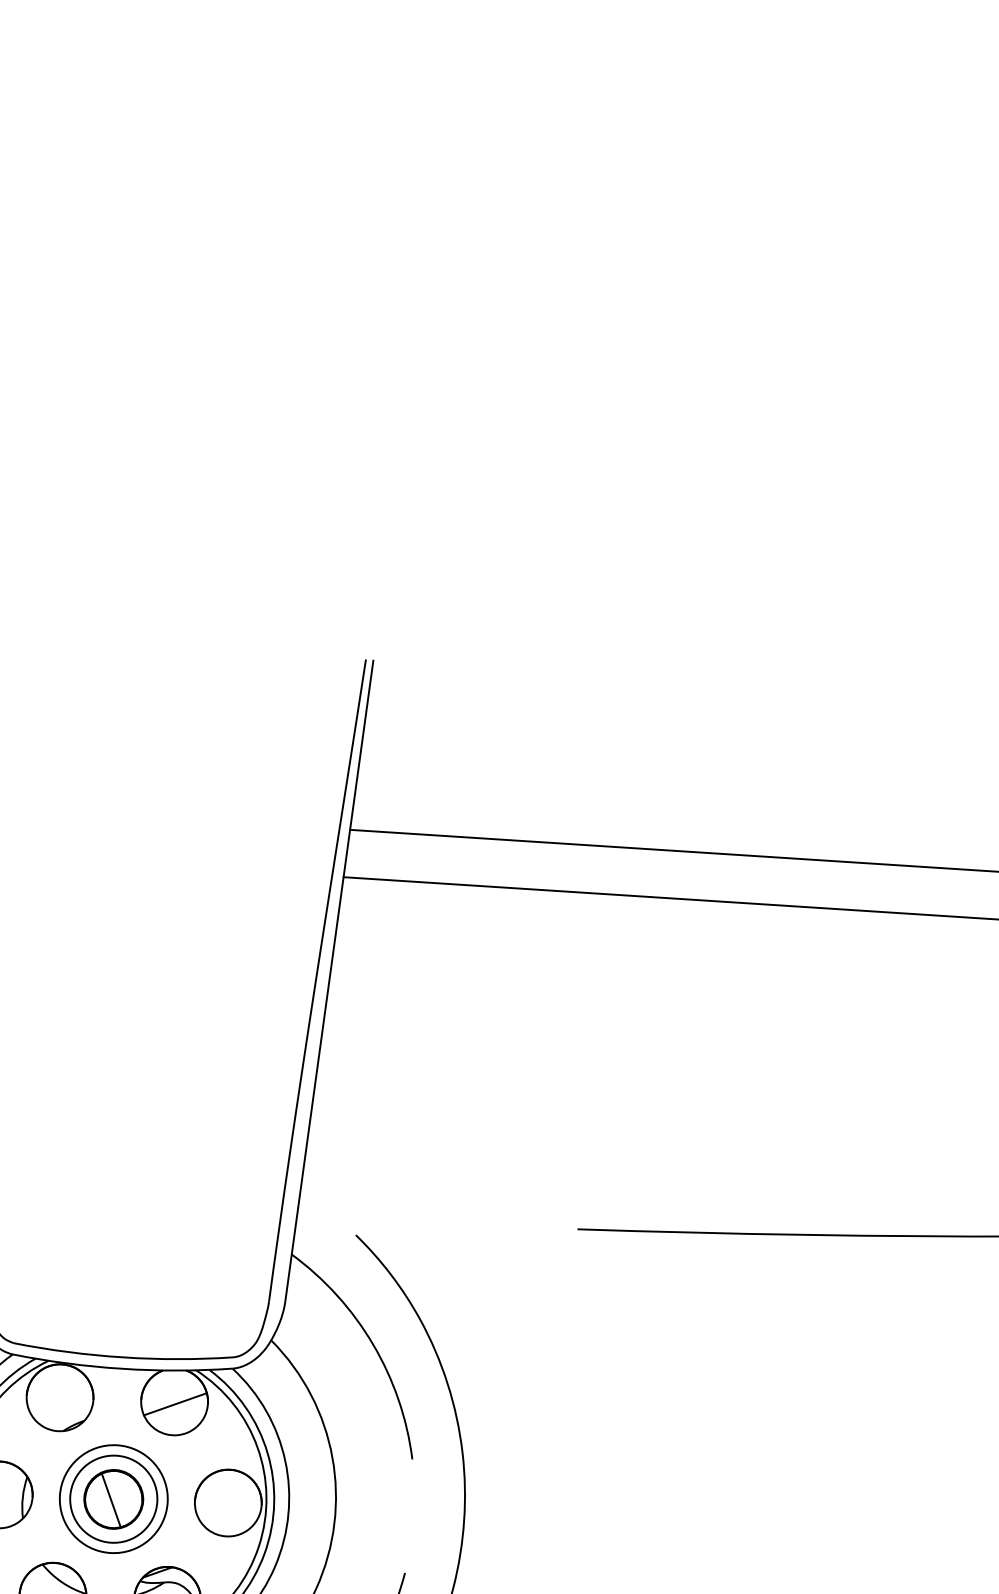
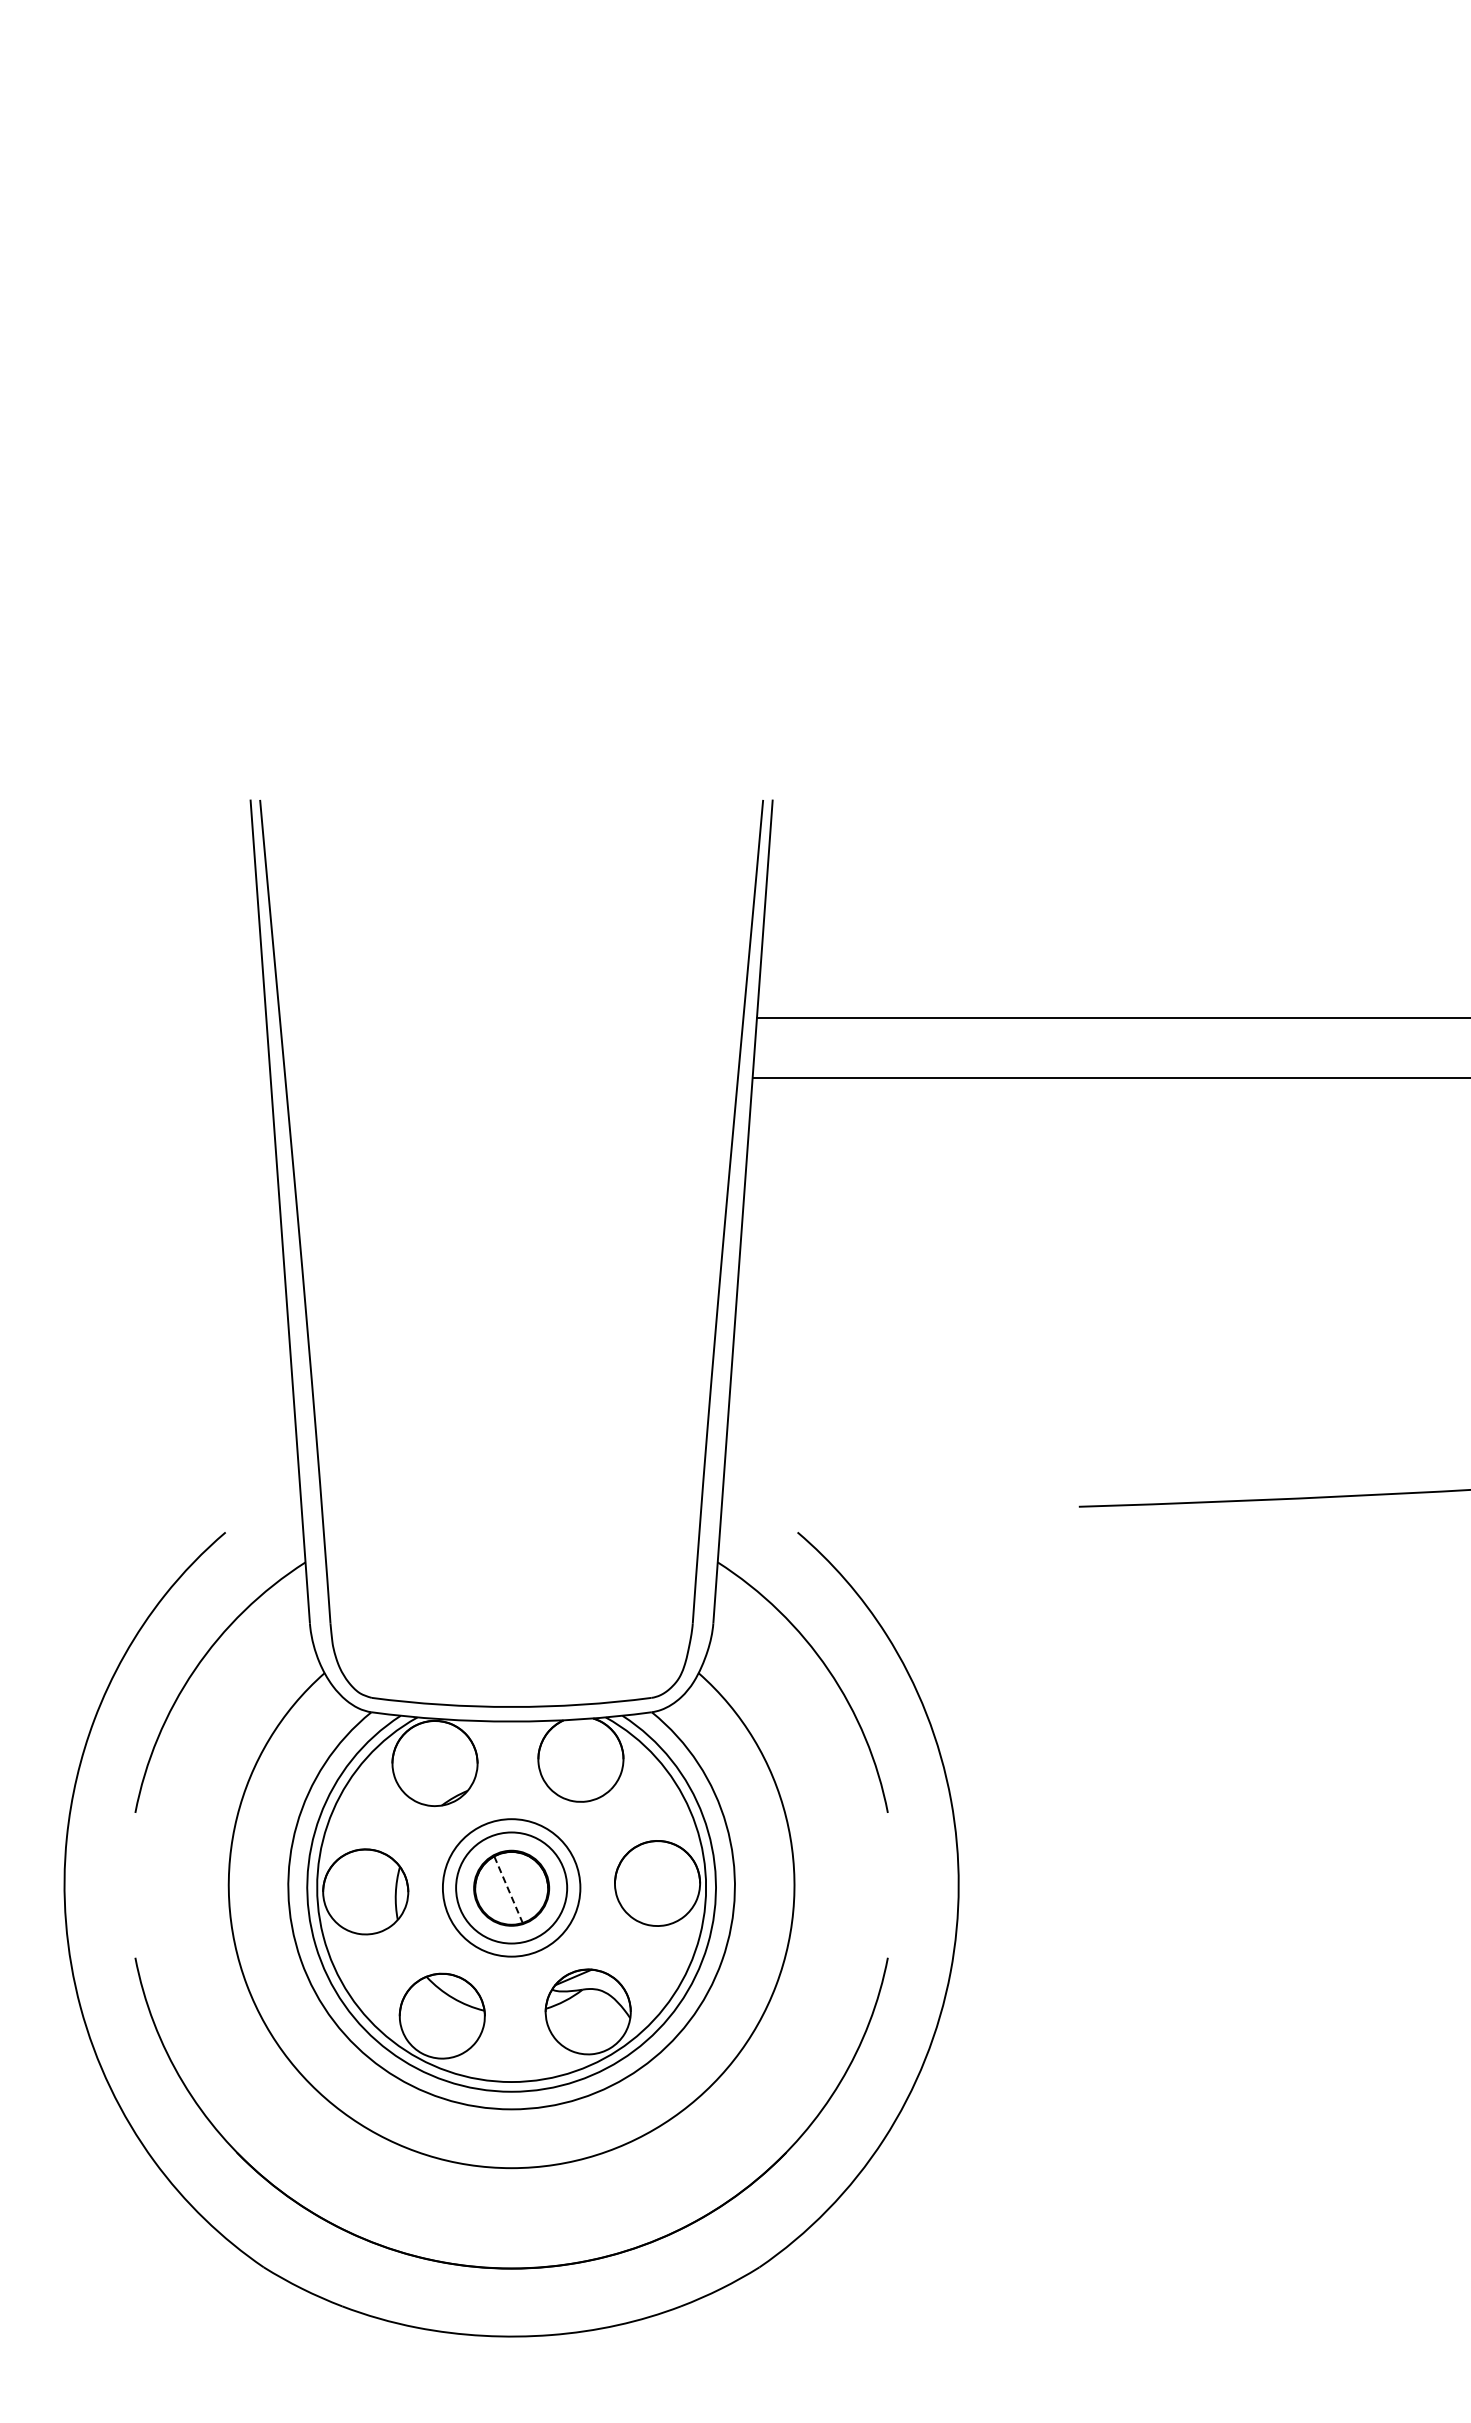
line: (175, 1403) -> (582, 1761), removed
line: (111, 1501) -> (508, 1890), solid -> dashed

